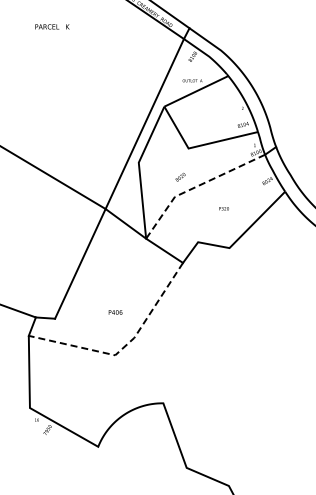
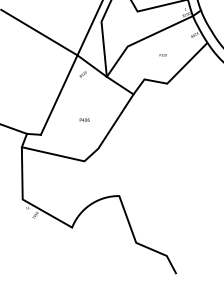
text: (180, 176) -> (83, 73), moved
line: (196, 186) -> (143, 39), dashed -> solid
text: (115, 312) -> (84, 120), moved
line: (124, 346) -> (91, 154), dashed -> solid

